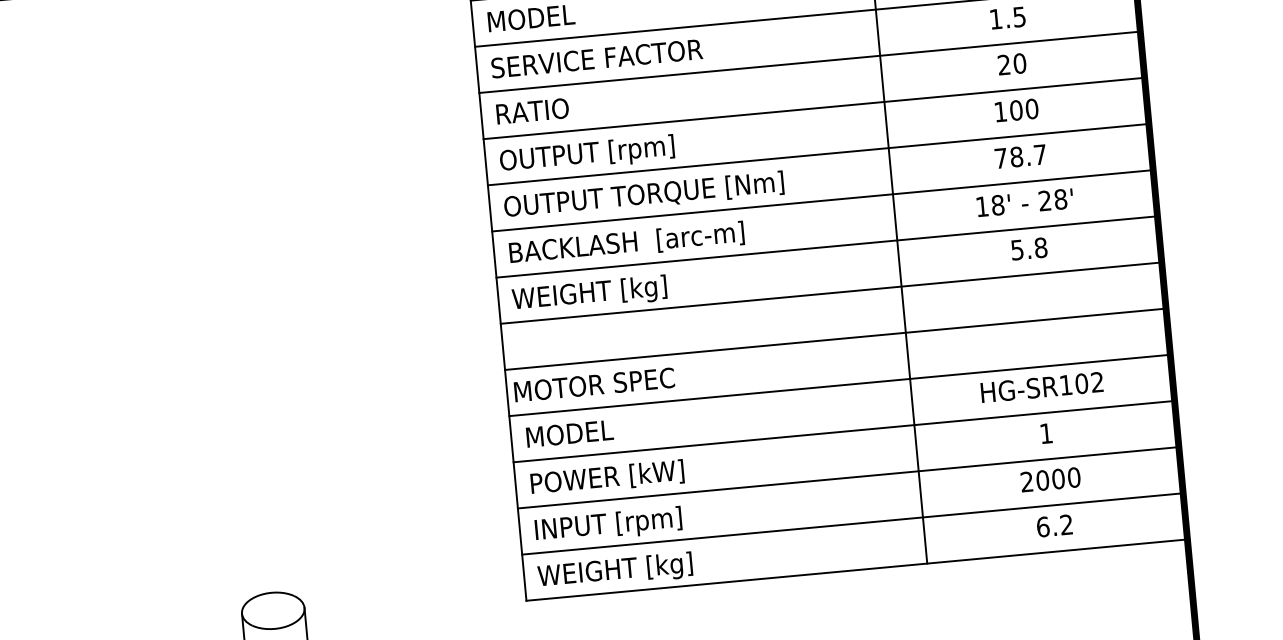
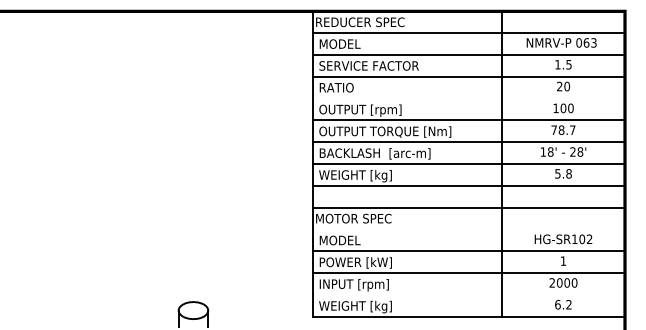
line: (813, 108) -> (468, 98), removed
line: (839, 385) -> (468, 229), removed
line: (852, 524) -> (468, 295), removed

